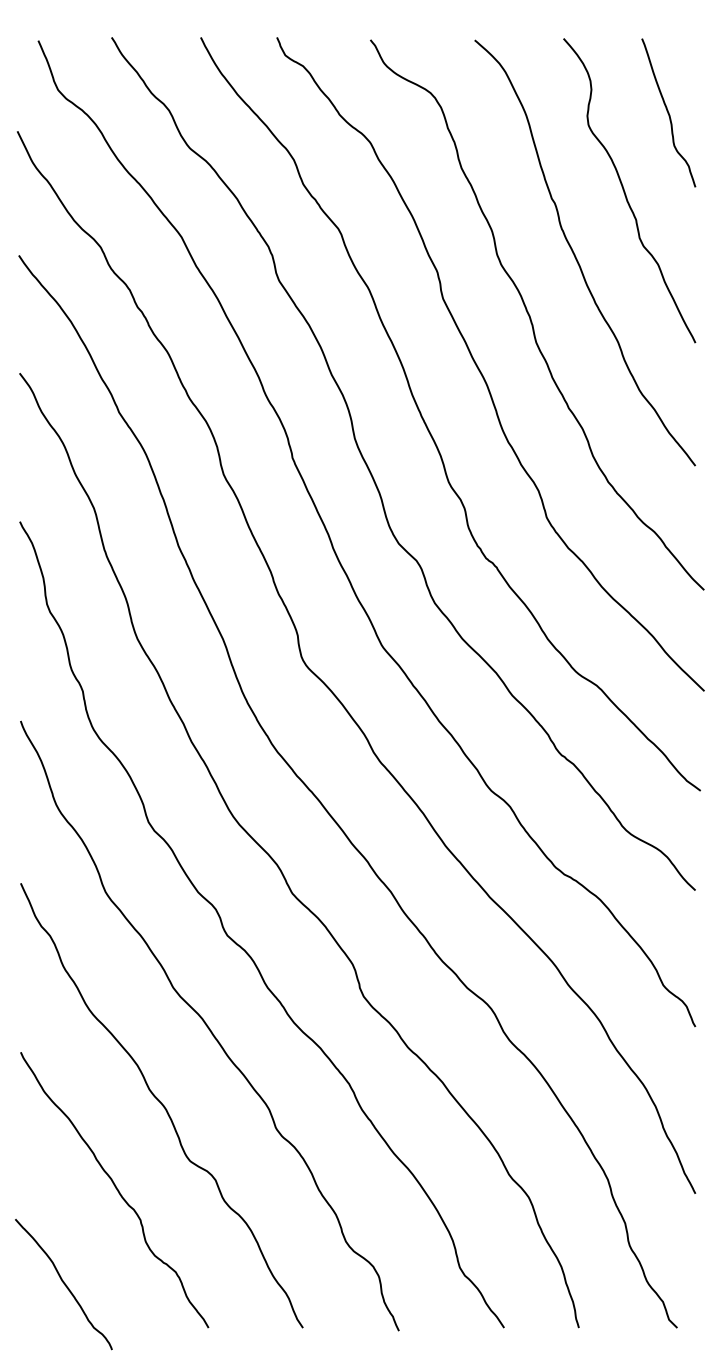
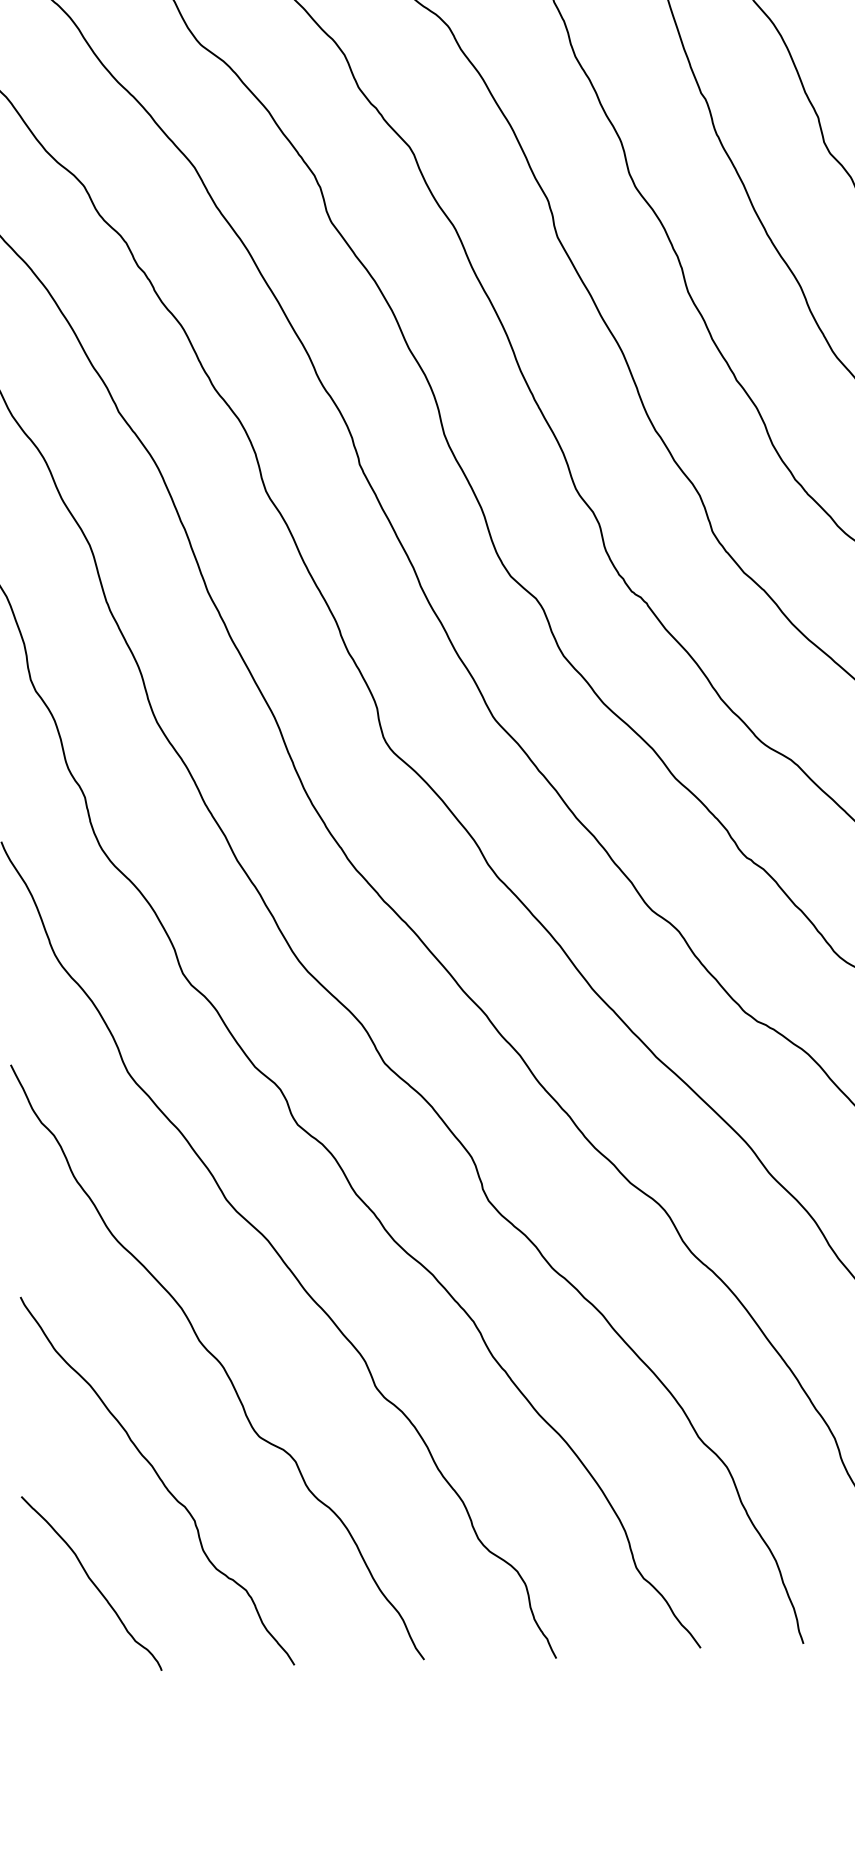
curve: (63, 1283) -> (91, 1582), moved

